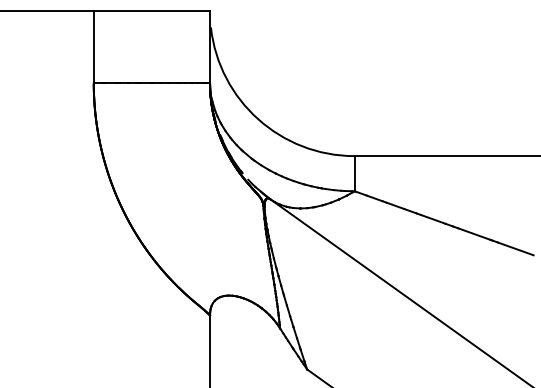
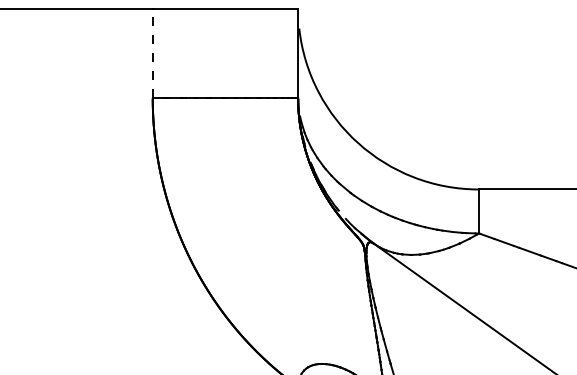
line: (93, 47) -> (152, 53), solid -> dashed

